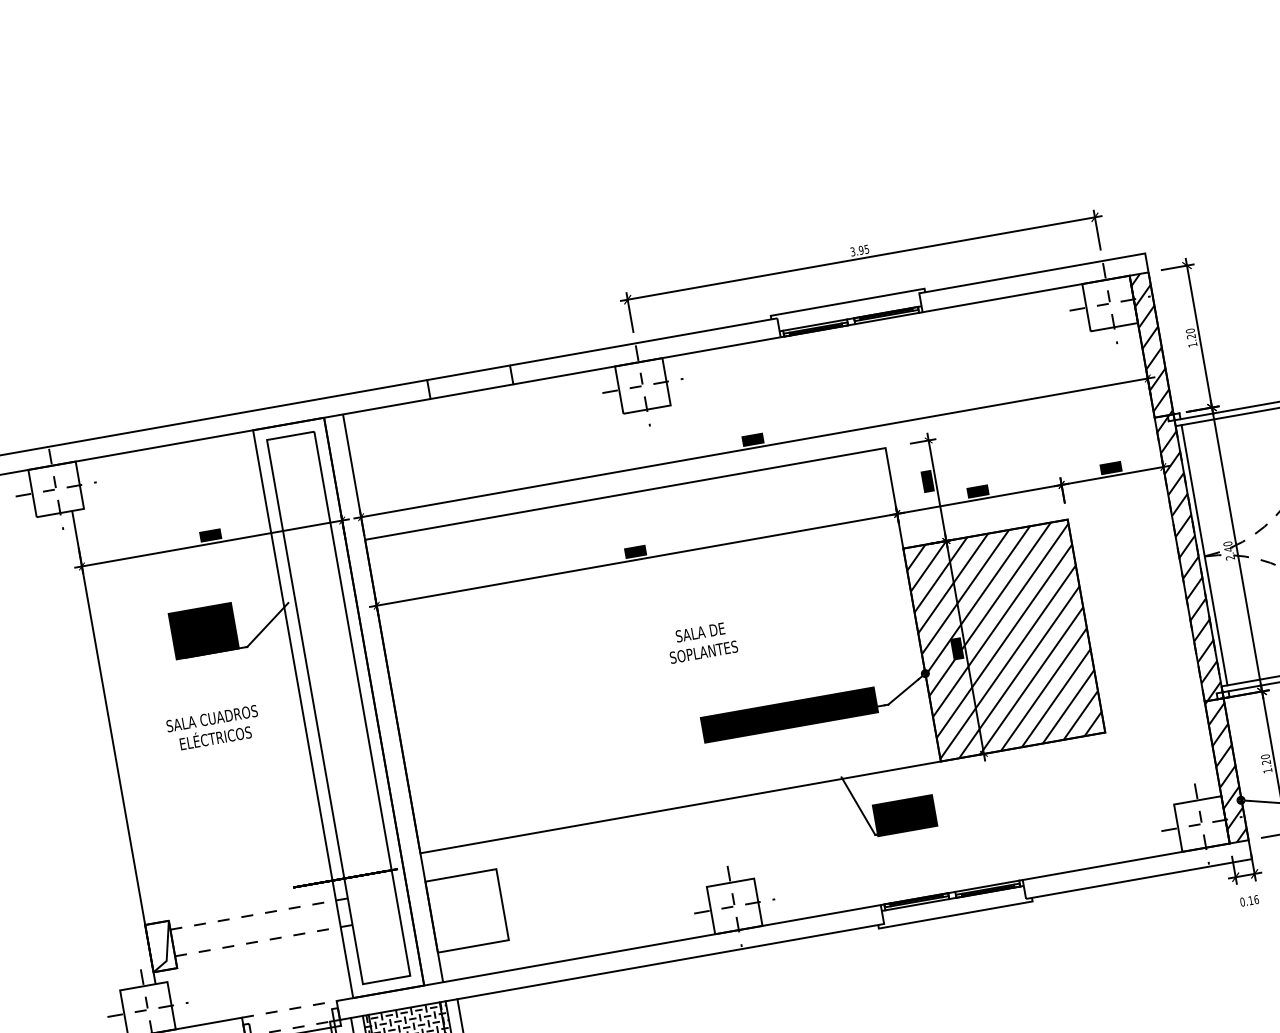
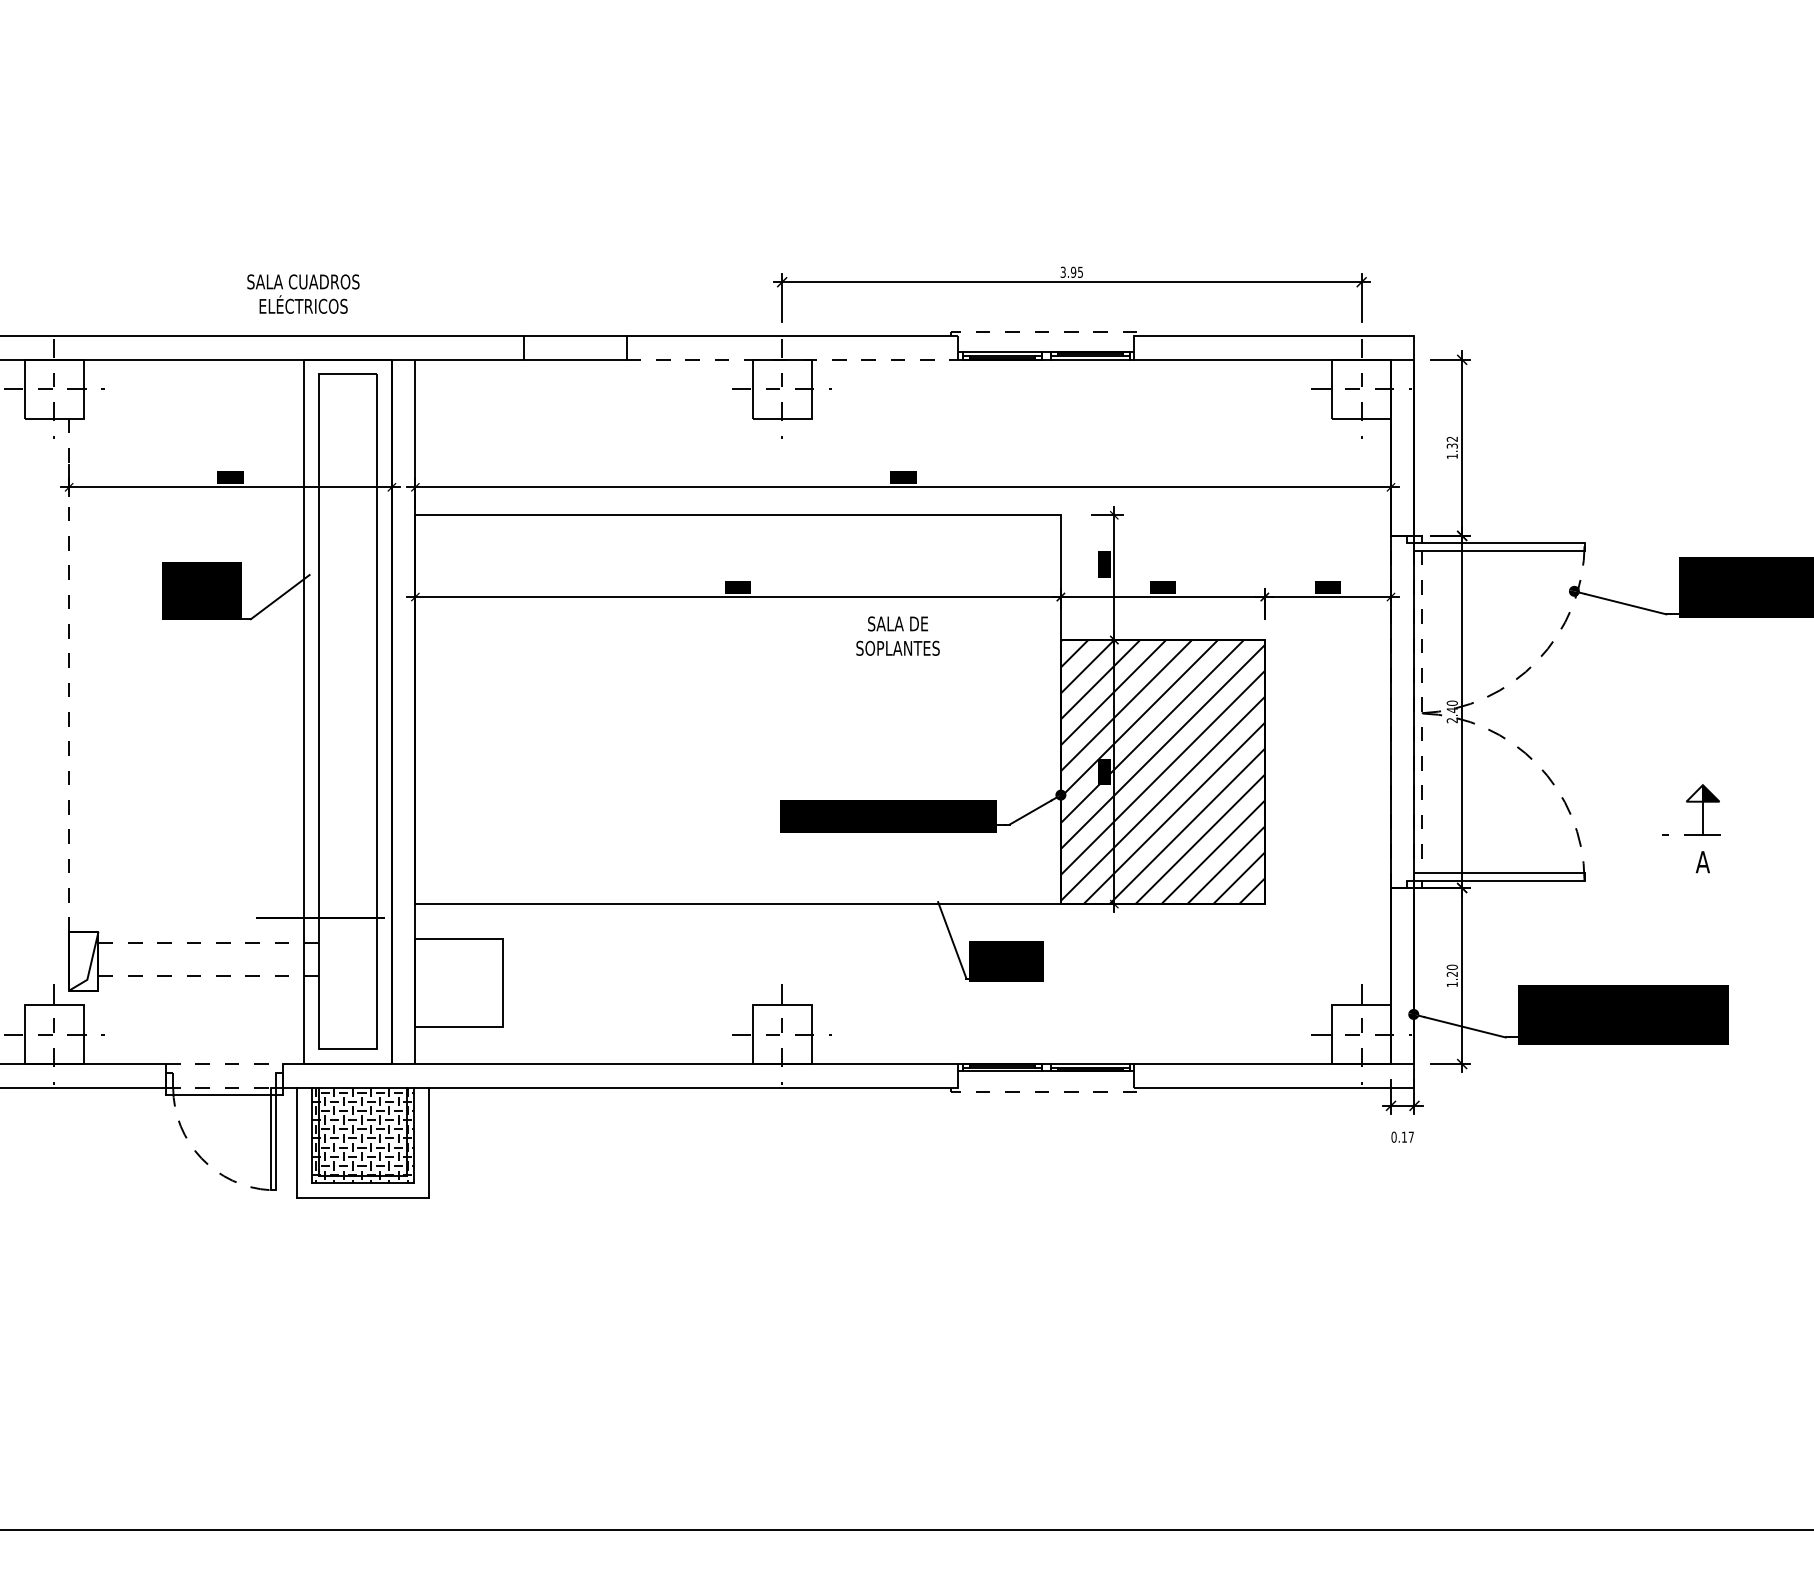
line: (847, 301) -> (1046, 331), solid -> dashed
text: (1190, 333) -> (1451, 442), 1.20 -> 1.32
line: (647, 360) -> (792, 359), solid -> dashed
line: (1204, 555) -> (1421, 712), solid -> dashed
hatch: (1188, 557) -> (1402, 711), removed
text: (701, 641) -> (897, 635), moved
text: (213, 727) -> (303, 293), moved
line: (114, 747) -> (69, 712), solid -> dashed
text: (1256, 899) -> (1411, 1136), 0.16 -> 0.17
line: (955, 914) -> (1046, 1091), solid -> dashed

